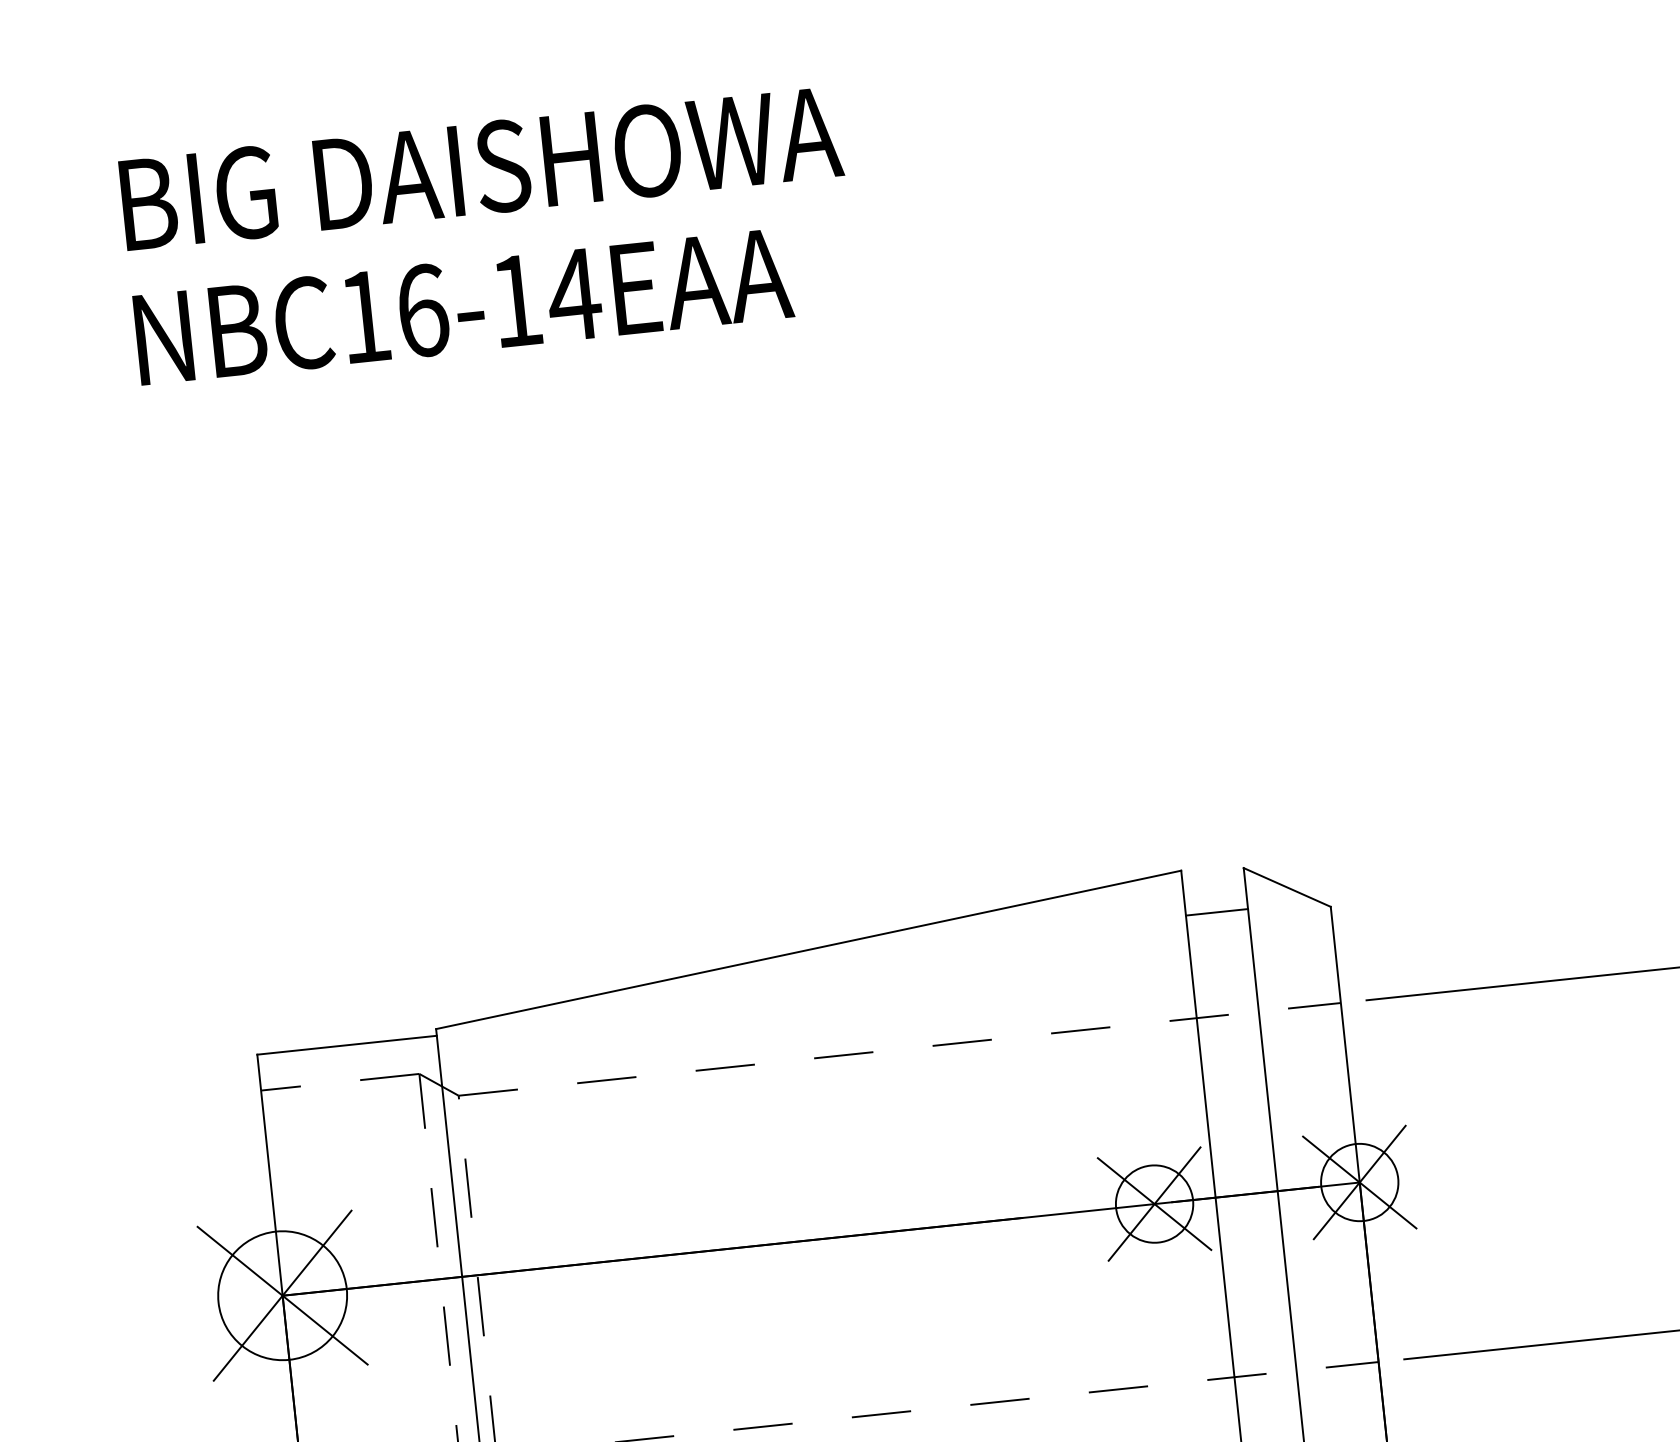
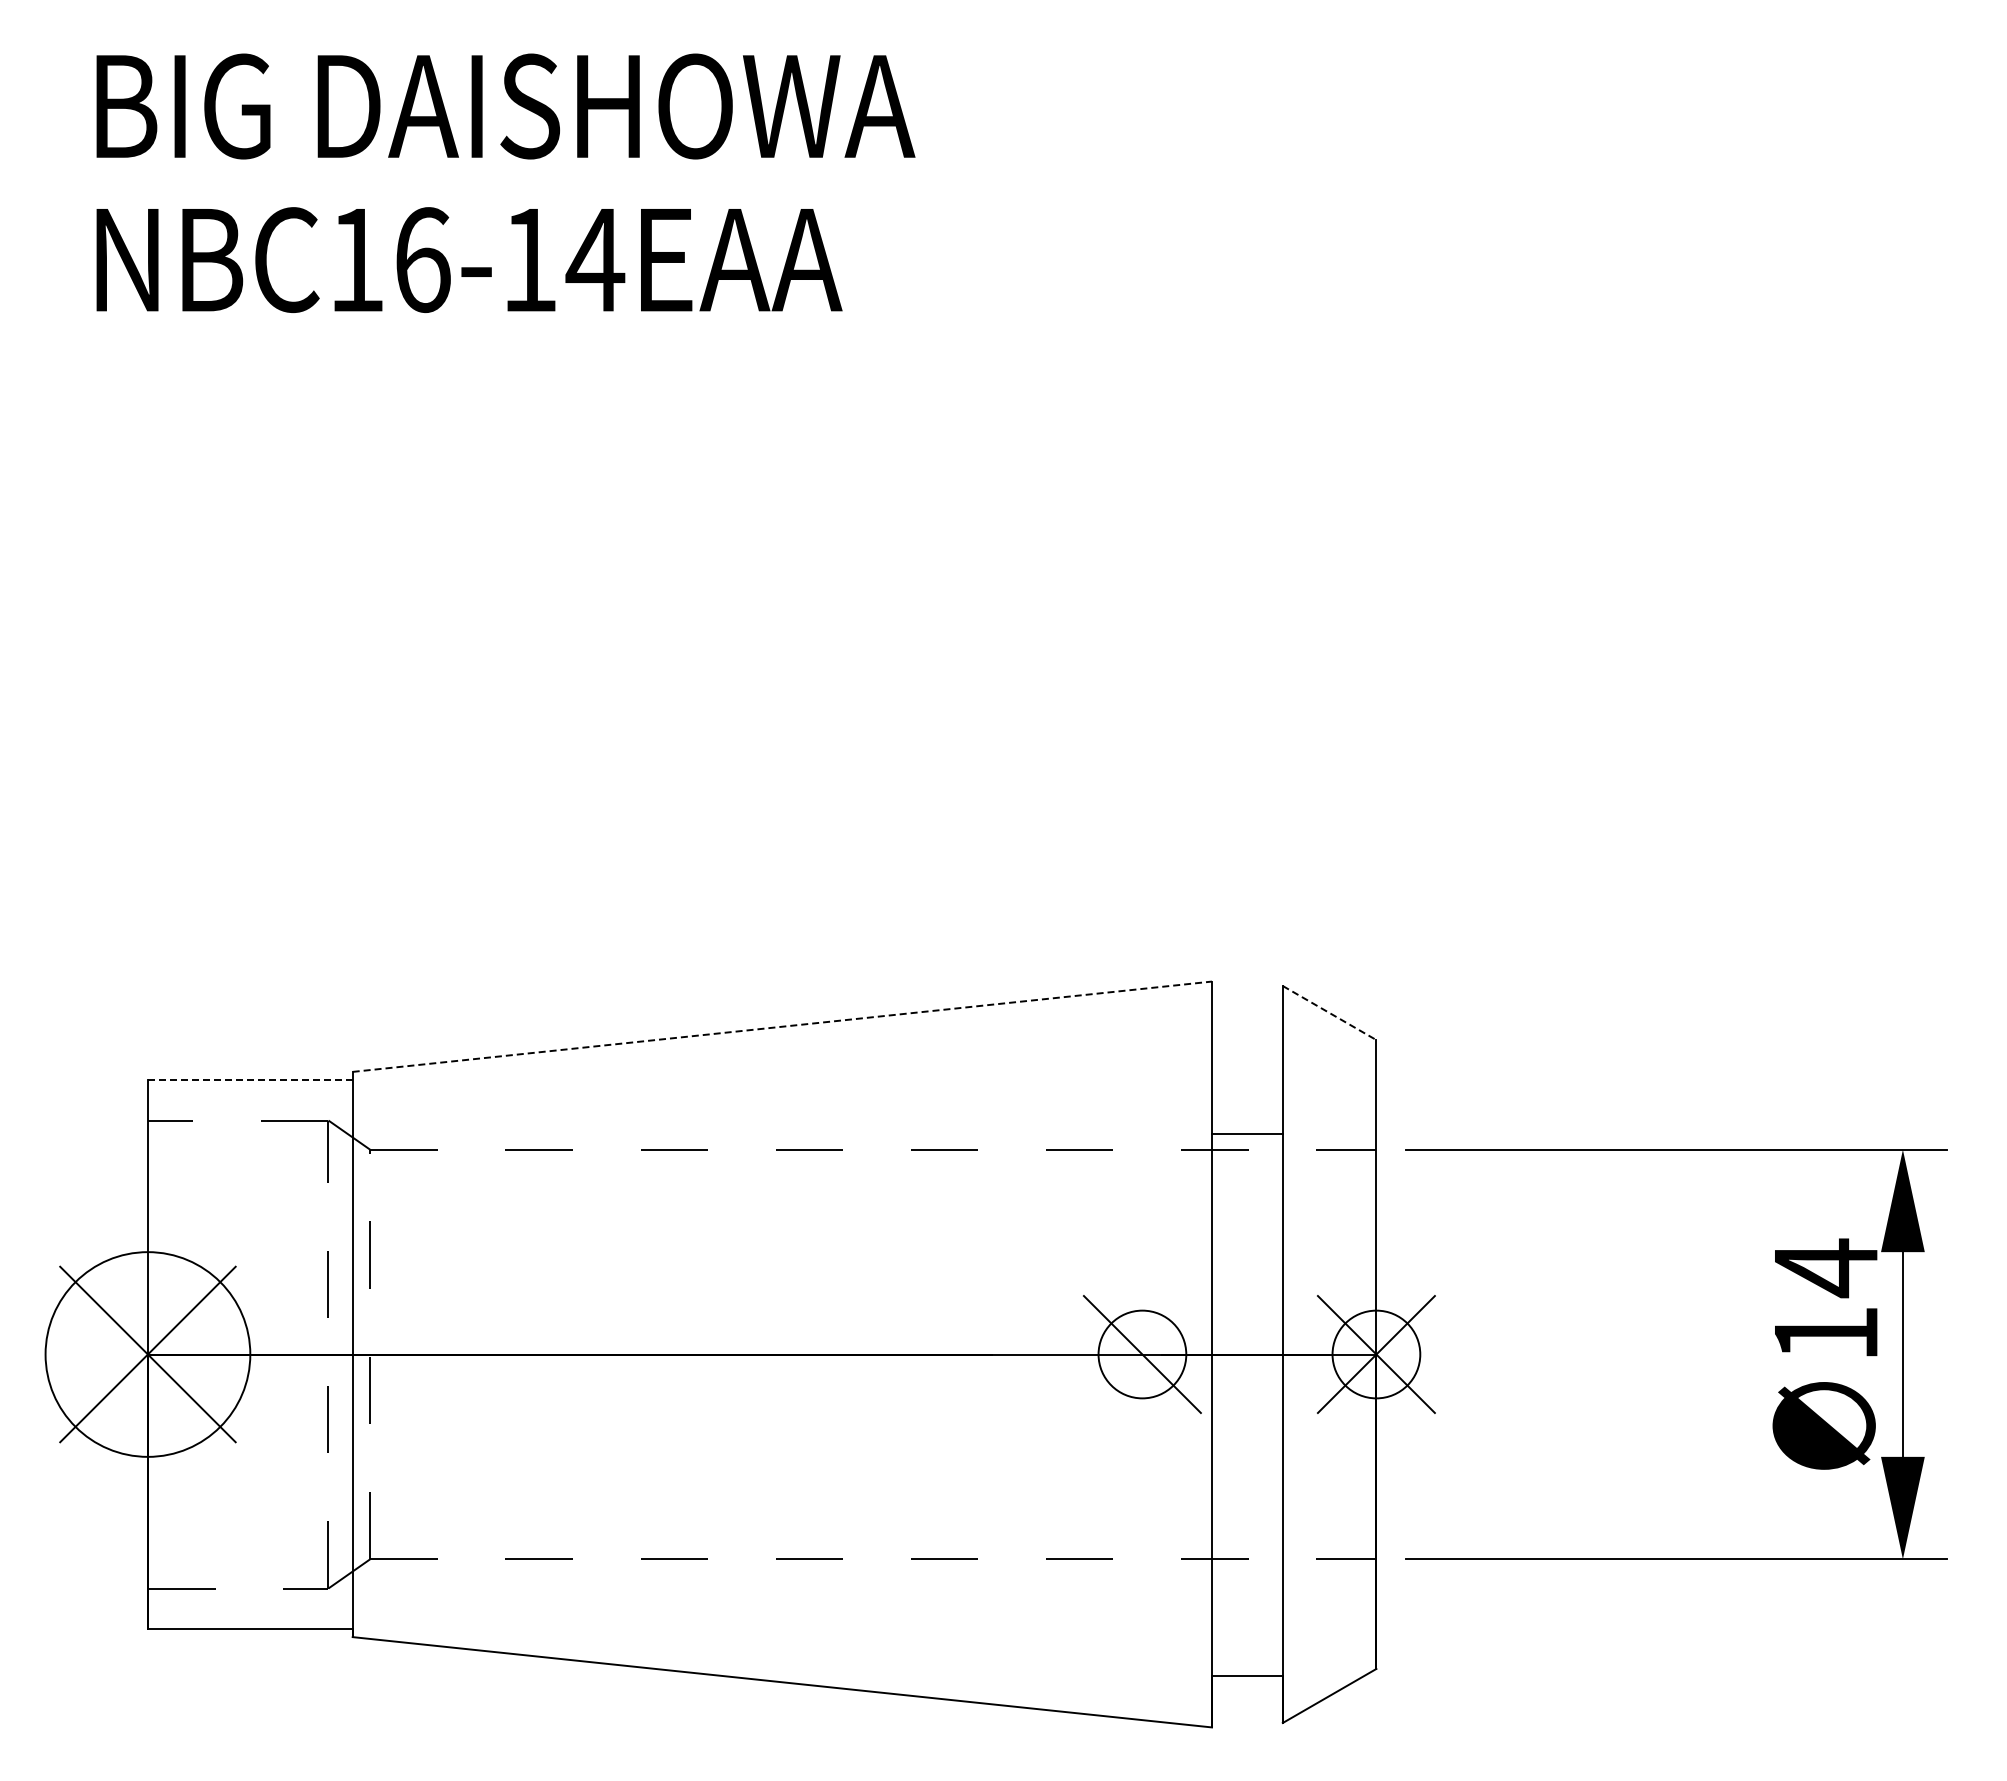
line: (1288, 887) -> (1330, 1013), solid -> dashed
line: (1217, 912) -> (1247, 1133), moved
line: (808, 949) -> (782, 1026), solid -> dashed
line: (347, 1045) -> (250, 1079), solid -> dashed
line: (1153, 1204) -> (1141, 1354), removed
circle: (282, 1295) -> (147, 1354), size x1.4

